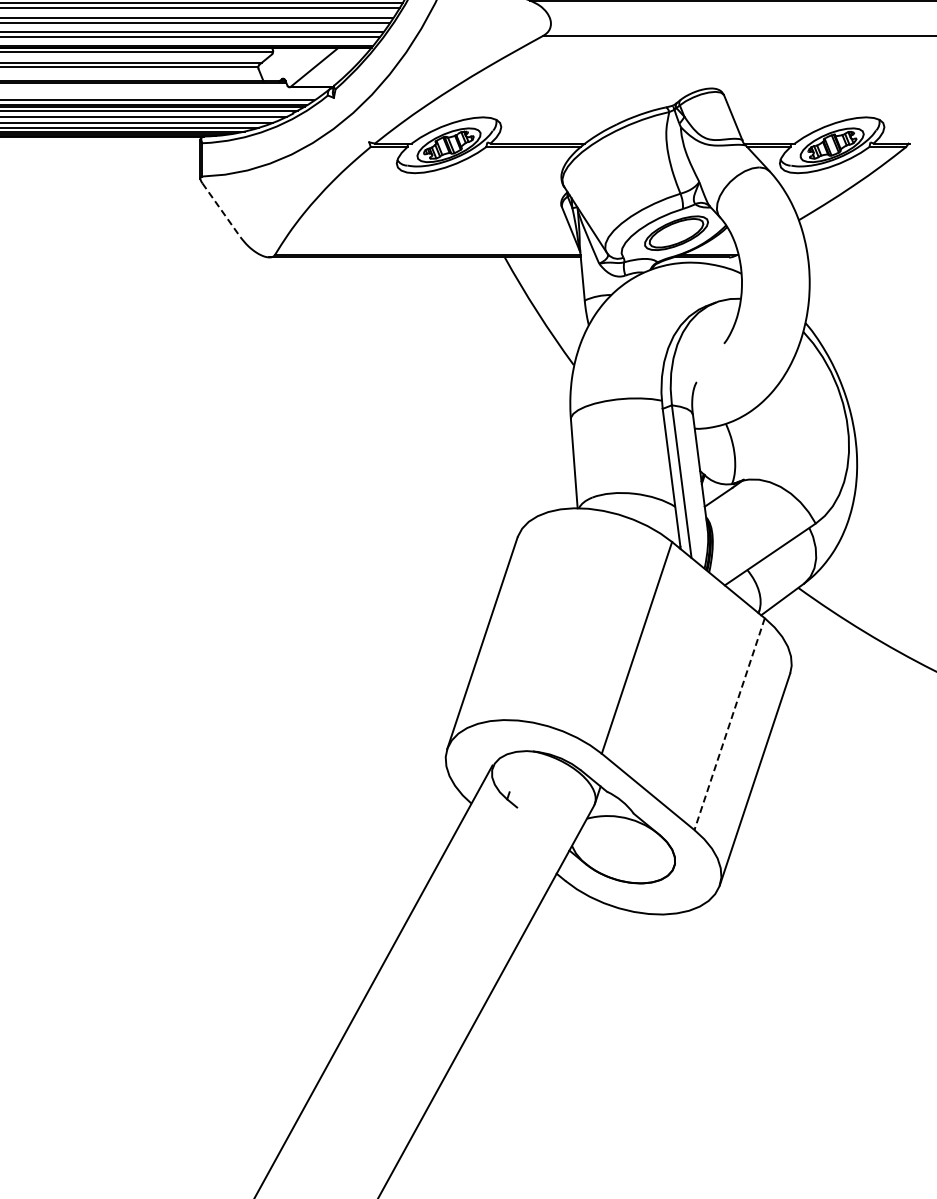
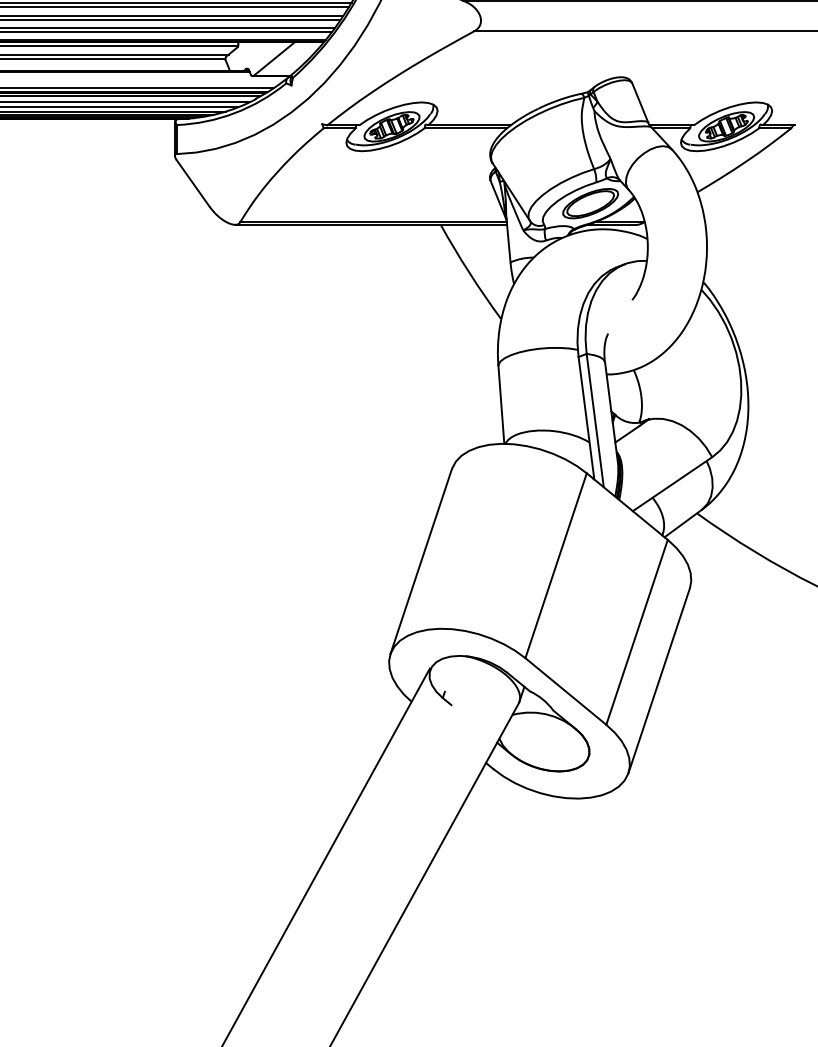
line: (221, 210) -> (193, 183), dashed -> solid
line: (729, 724) -> (636, 632), dashed -> solid

